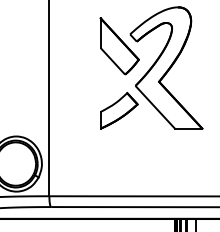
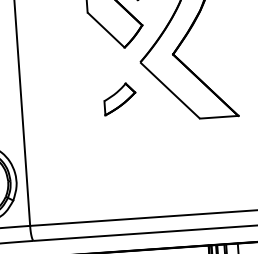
part: (119, 110) -> (120, 98), size x0.6

